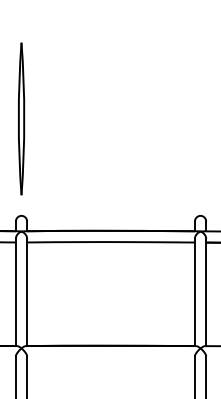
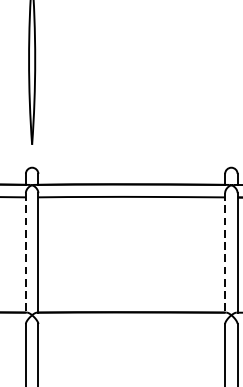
line: (15, 292) -> (25, 253), solid -> dashed
line: (194, 292) -> (224, 253), solid -> dashed

